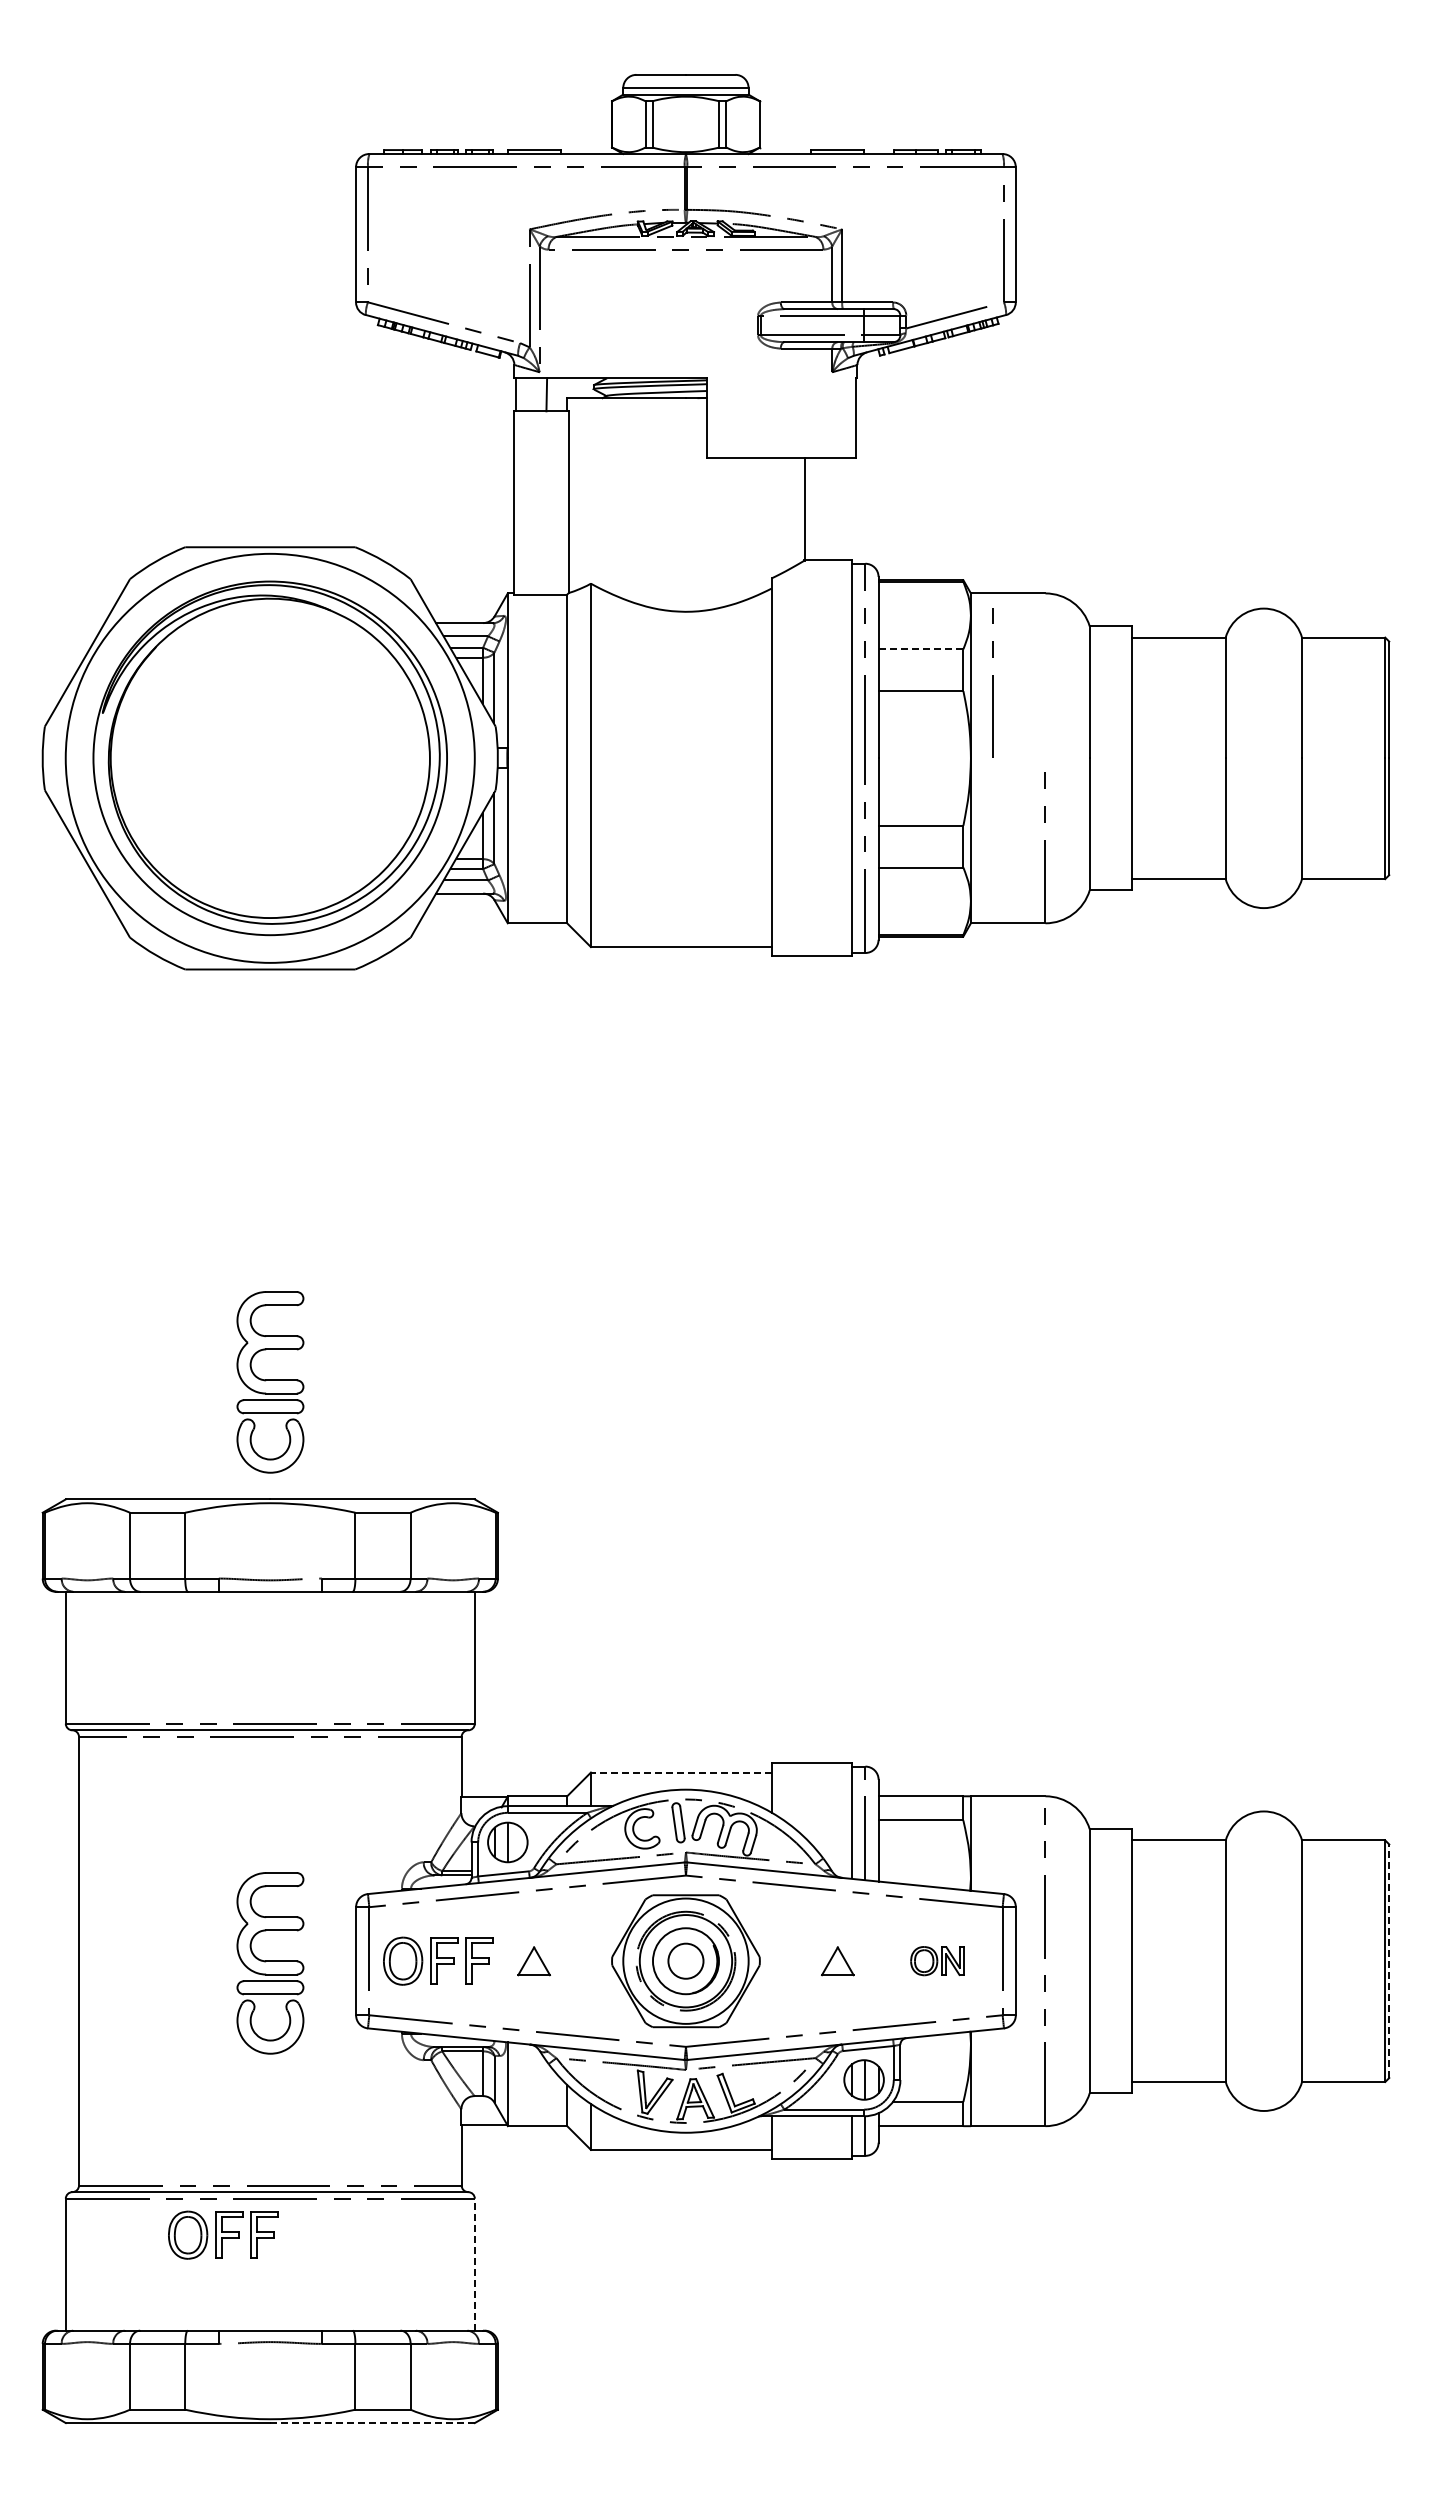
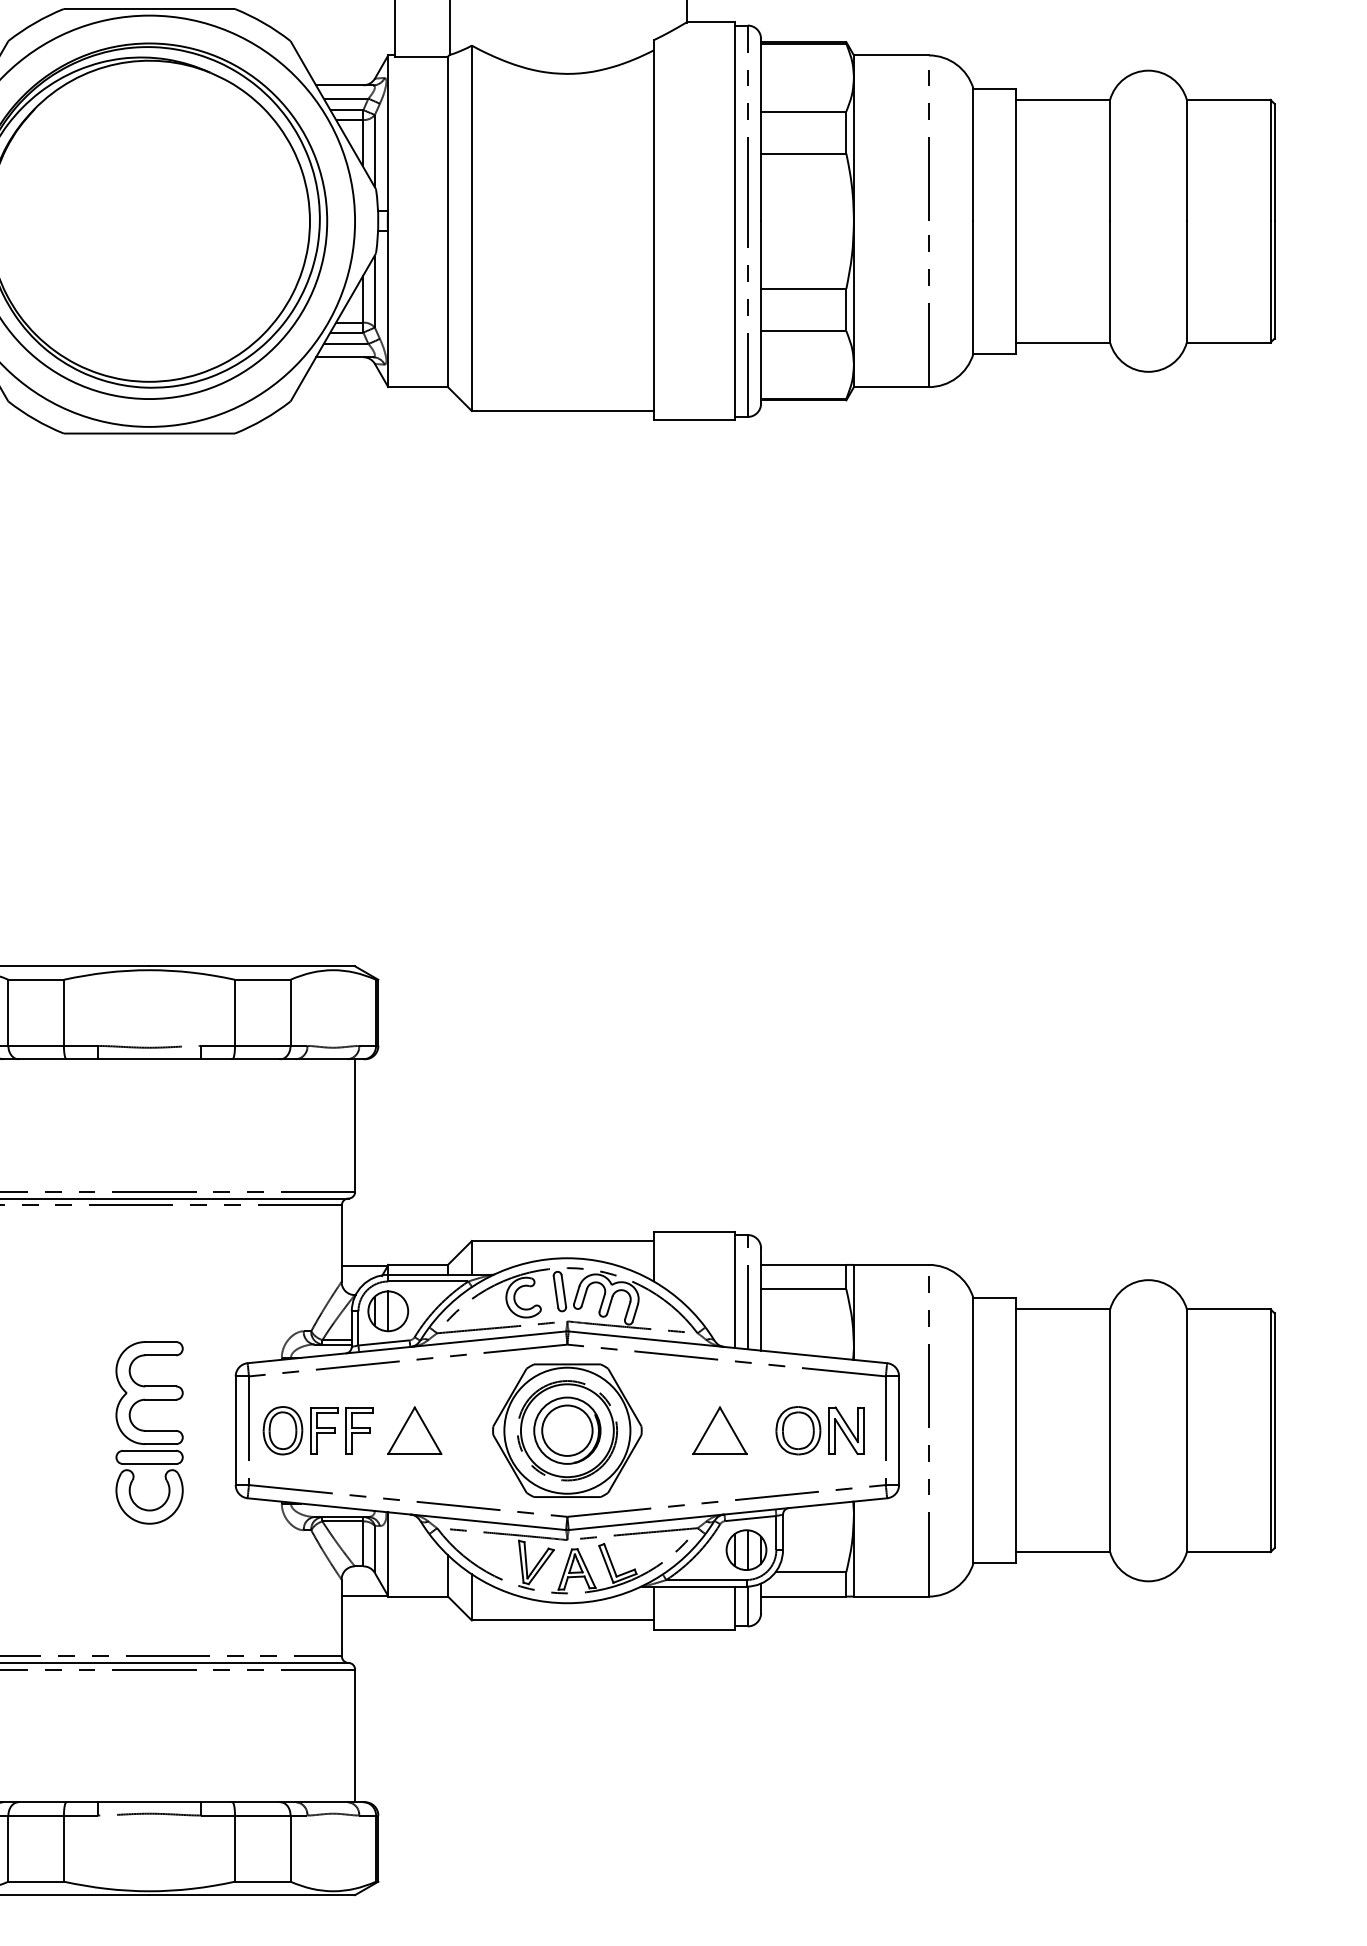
line: (921, 649) -> (804, 111), dashed -> solid
line: (992, 682) -> (927, 144), moved
part: (270, 1382) -> (149, 848), removed
line: (680, 1772) -> (561, 1240), dashed -> solid
part: (936, 1960) -> (819, 1430), size x1.67
part: (533, 1961) -> (414, 1431), size x1.67
circle: (685, 1961) -> (566, 1431), size x1.43
part: (837, 1961) -> (719, 1431), size x1.67
line: (1389, 1961) -> (1274, 1431), dashed -> solid
part: (223, 2234) -> (102, 1705), removed
line: (474, 2264) -> (354, 1735), dashed -> solid
line: (373, 2423) -> (253, 1895), dashed -> solid

